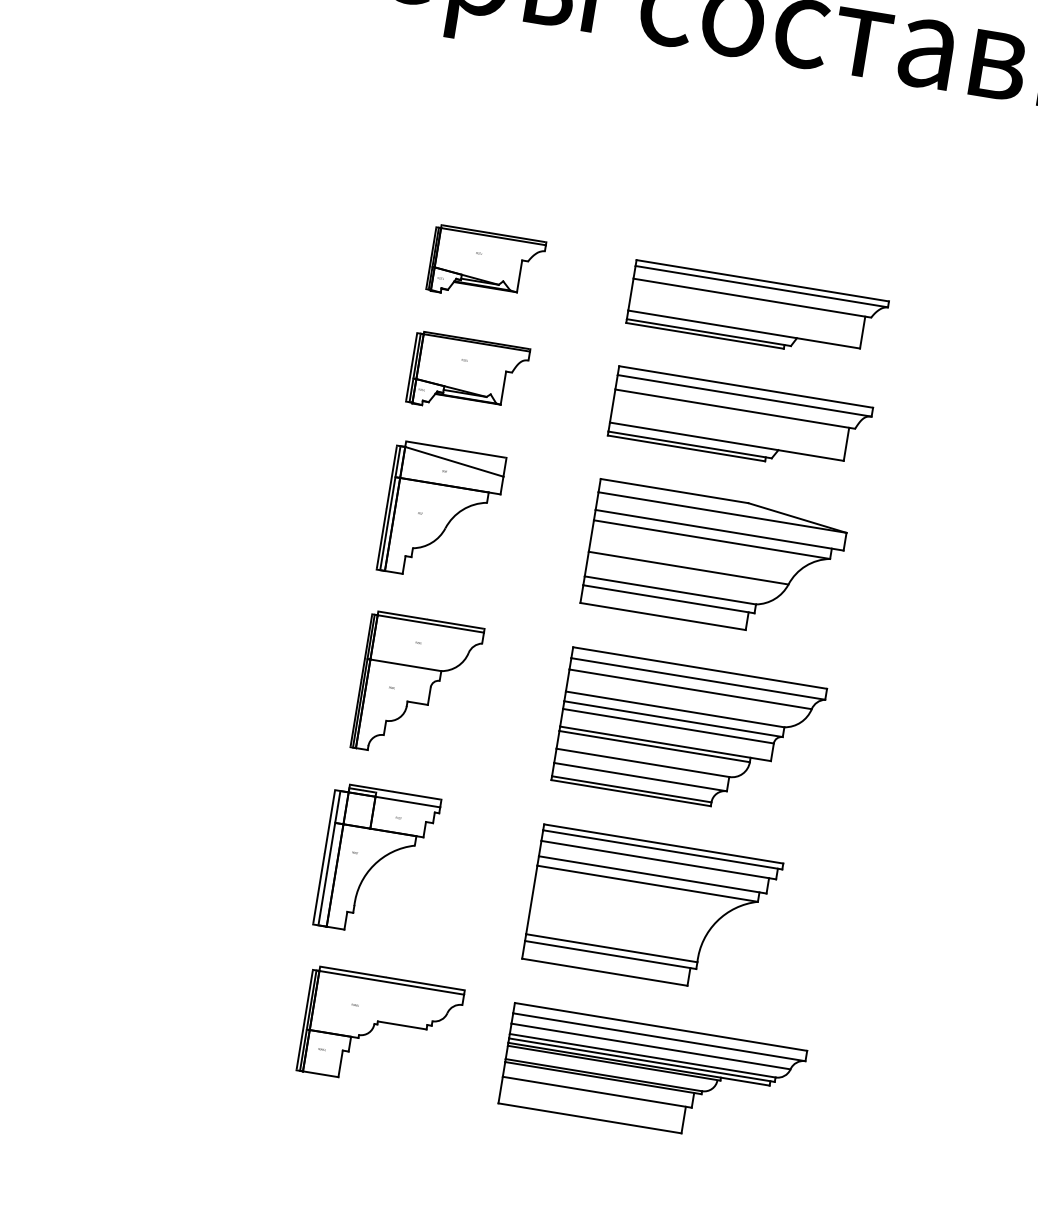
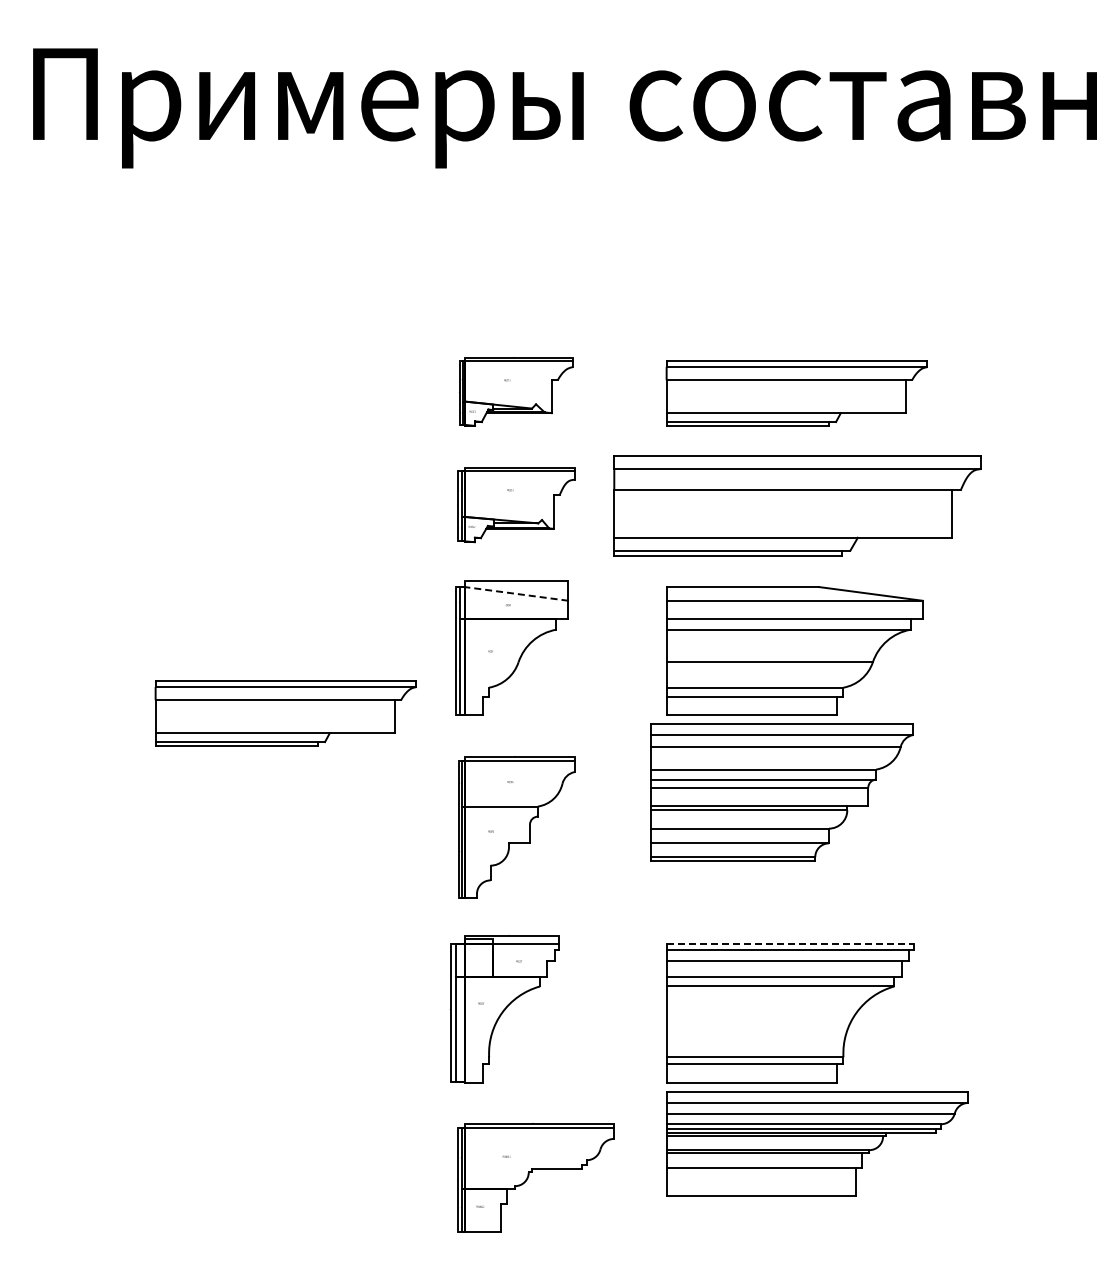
part: (740, 421) -> (797, 506), size x1.4
line: (454, 461) -> (516, 593), solid -> dashed
part: (211, 540) -> (285, 713), added
part: (689, 734) -> (781, 792), moved
line: (664, 843) -> (790, 943), solid -> dashed
part: (652, 1076) -> (817, 1143), moved

